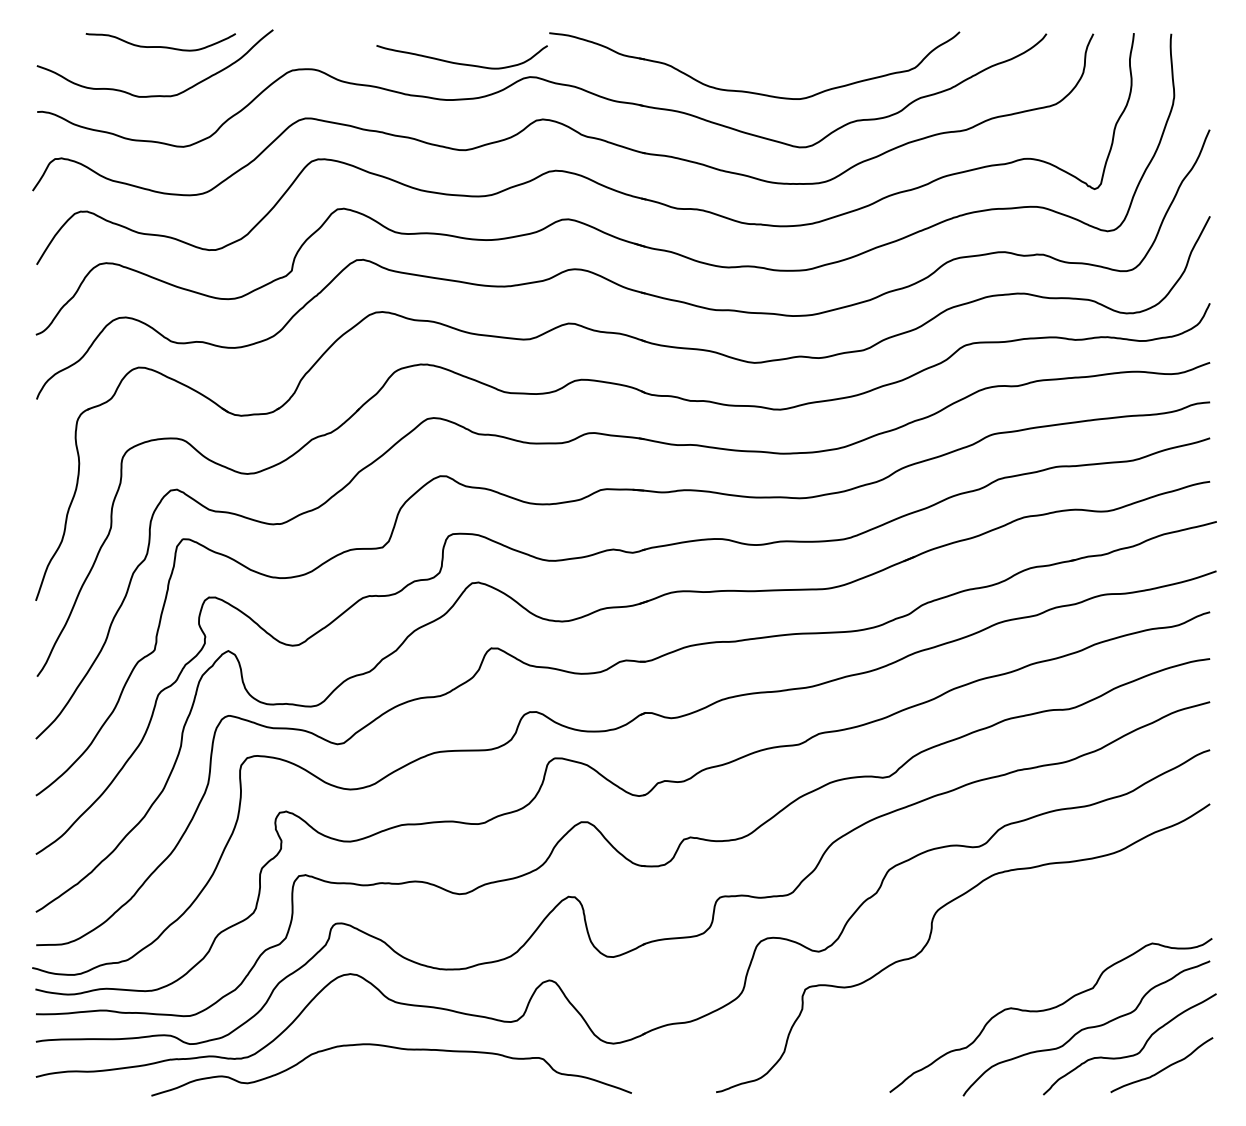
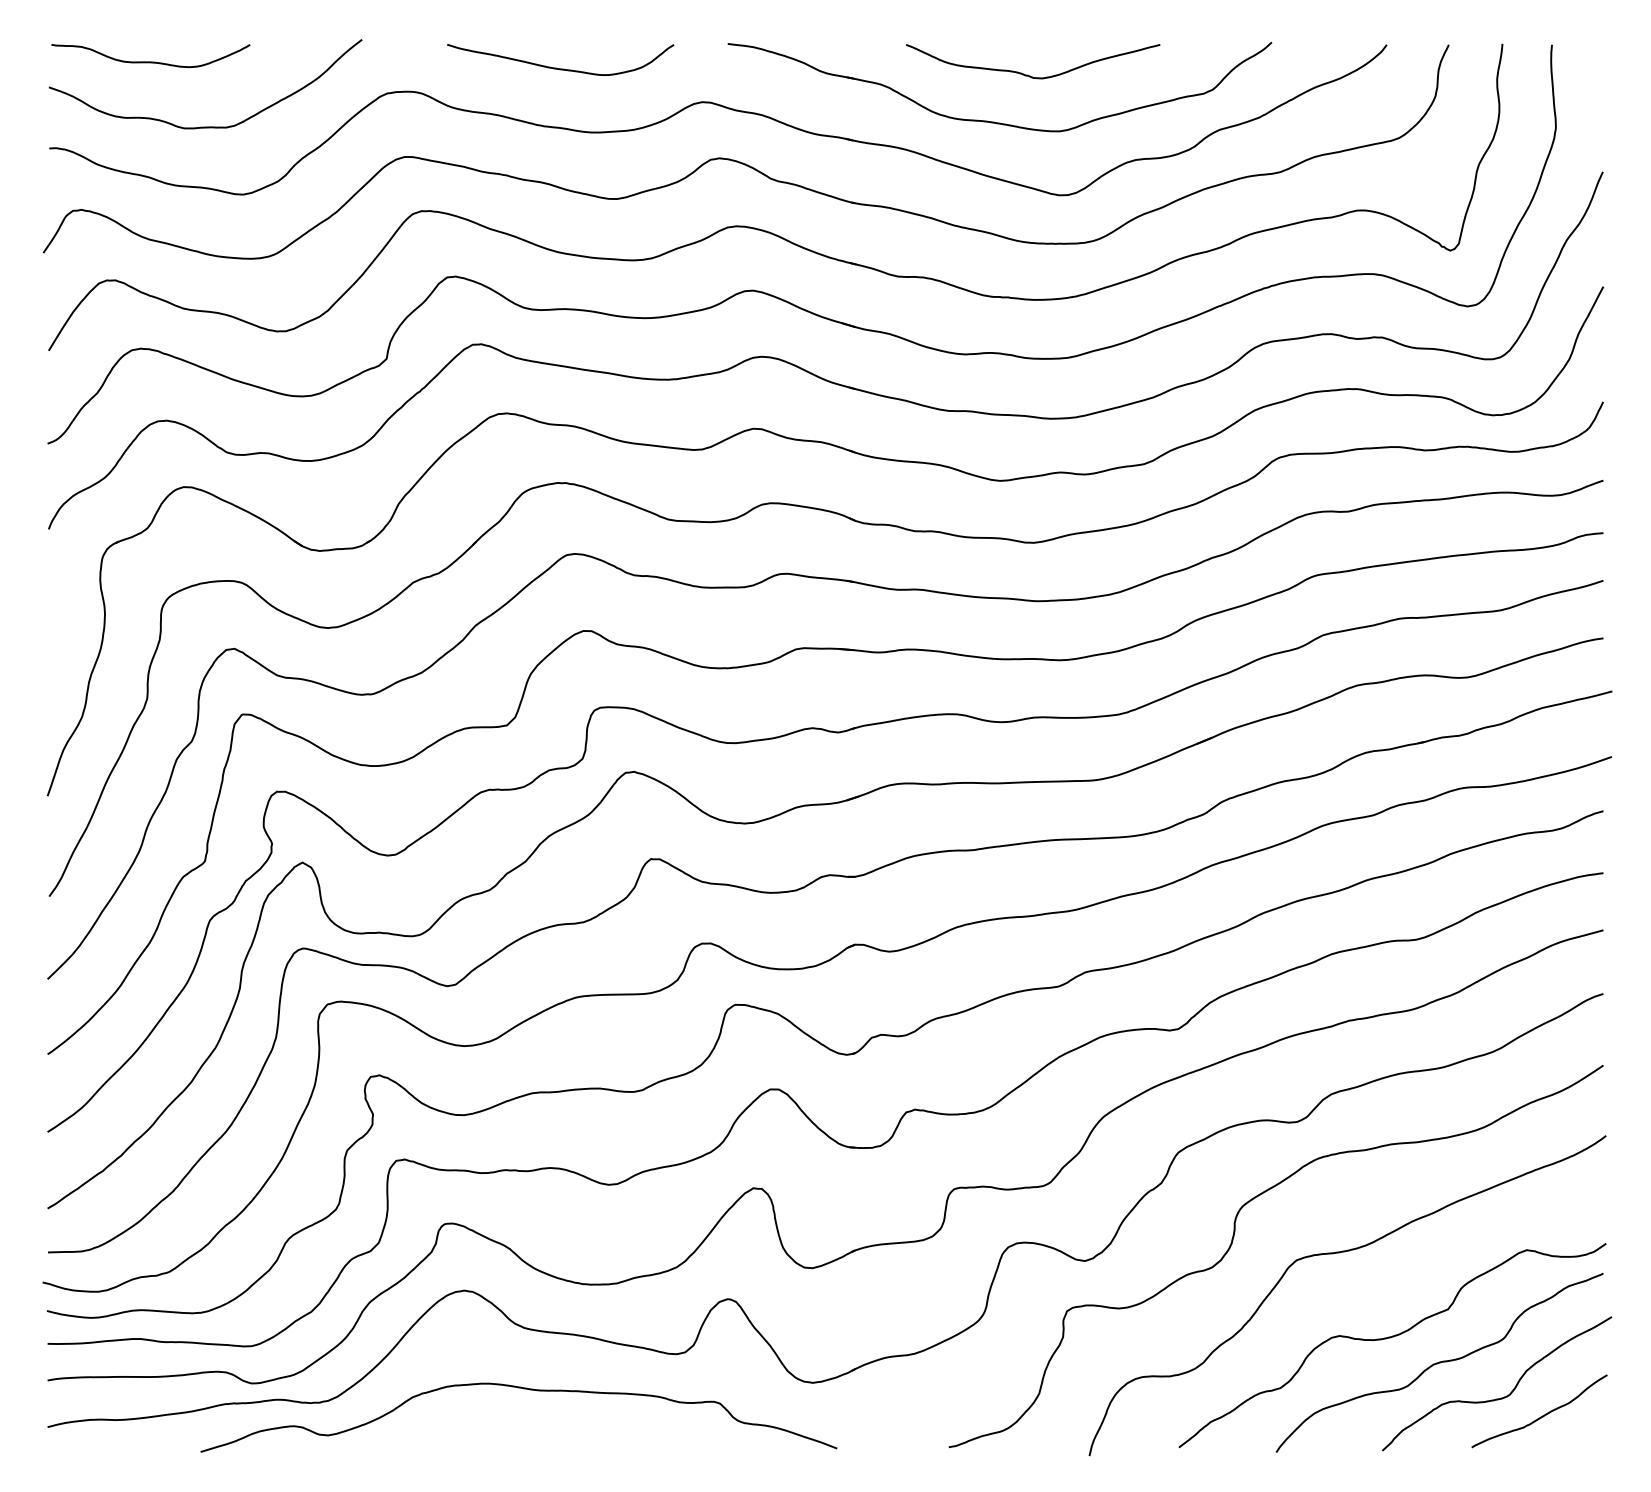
curve: (160, 46) -> (150, 61), moved
curve: (777, 56) -> (1030, 74), added
curve: (458, 62) -> (555, 66), moved
curve: (1010, 946) -> (1338, 1254), added

